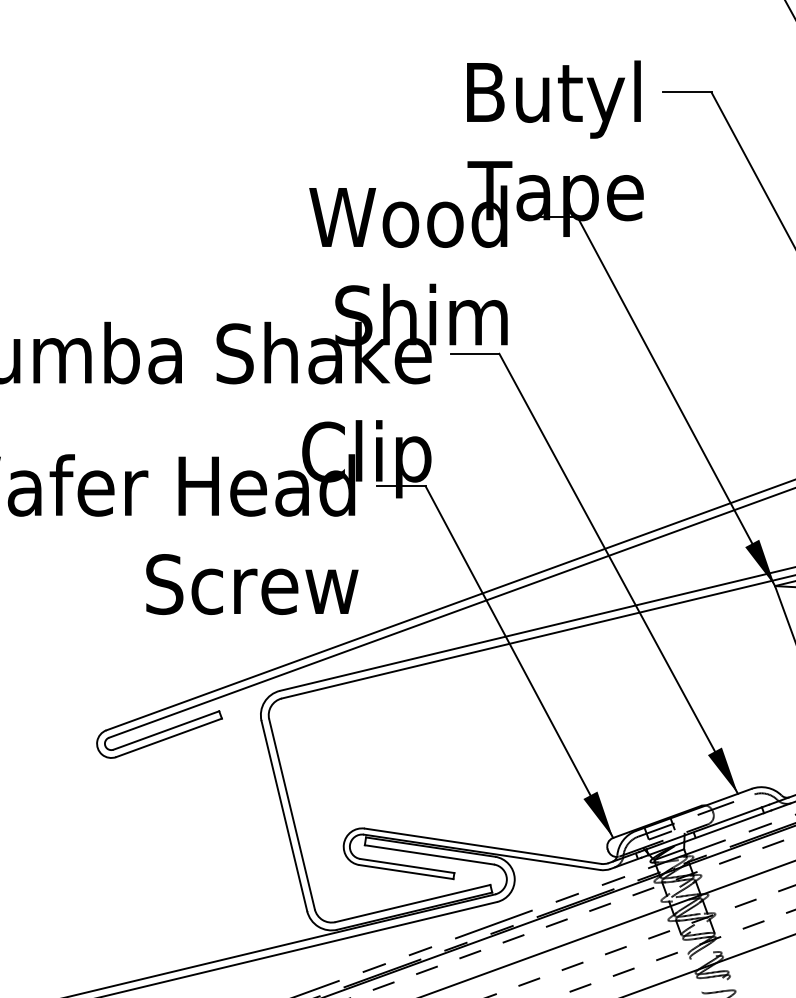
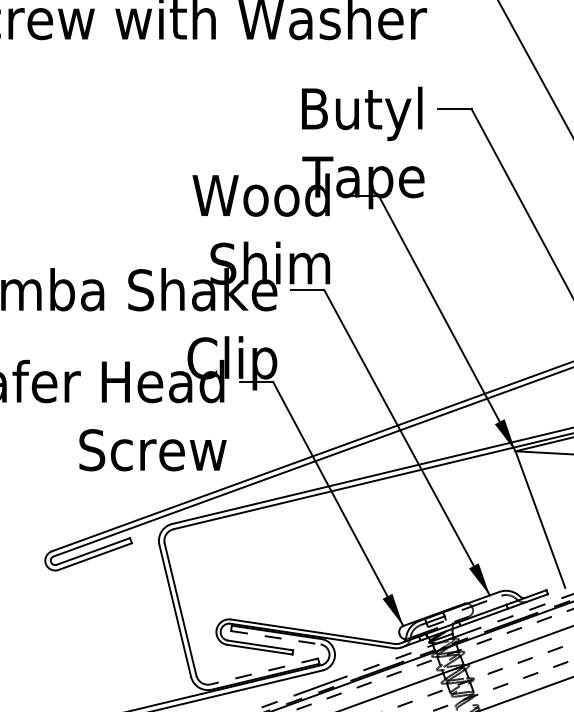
line: (430, 854) -> (276, 637), solid -> dashed
line: (411, 903) -> (263, 671), solid -> dashed

